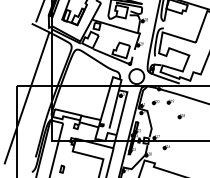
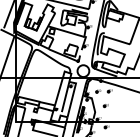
part: (180, 116) -> (105, 105), moved

